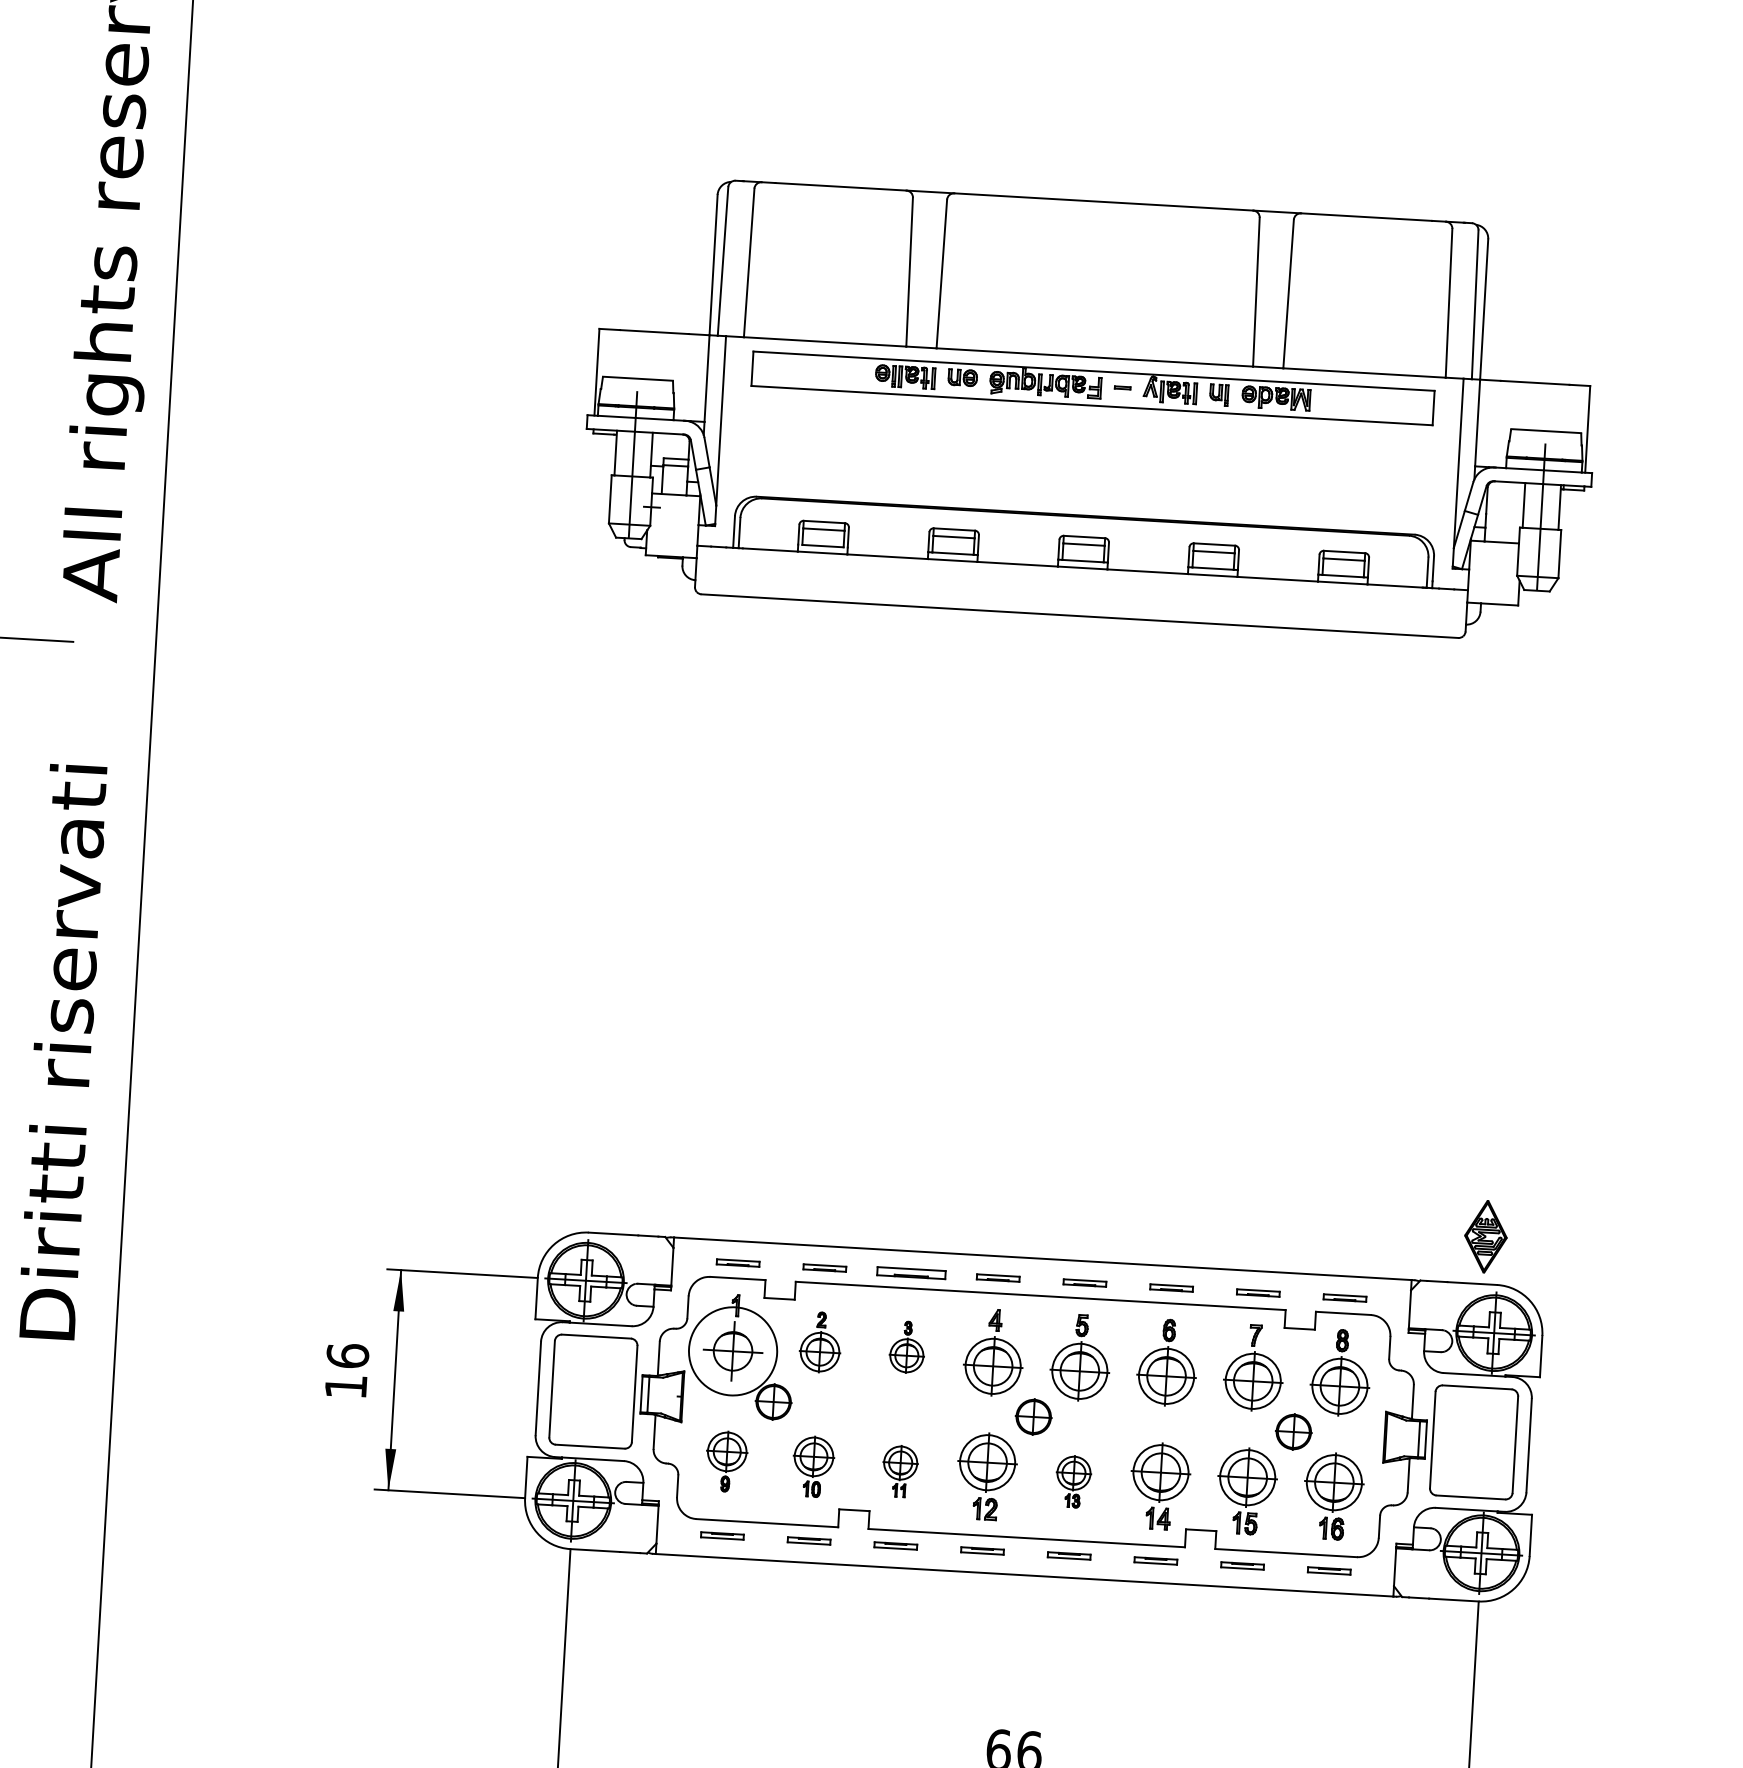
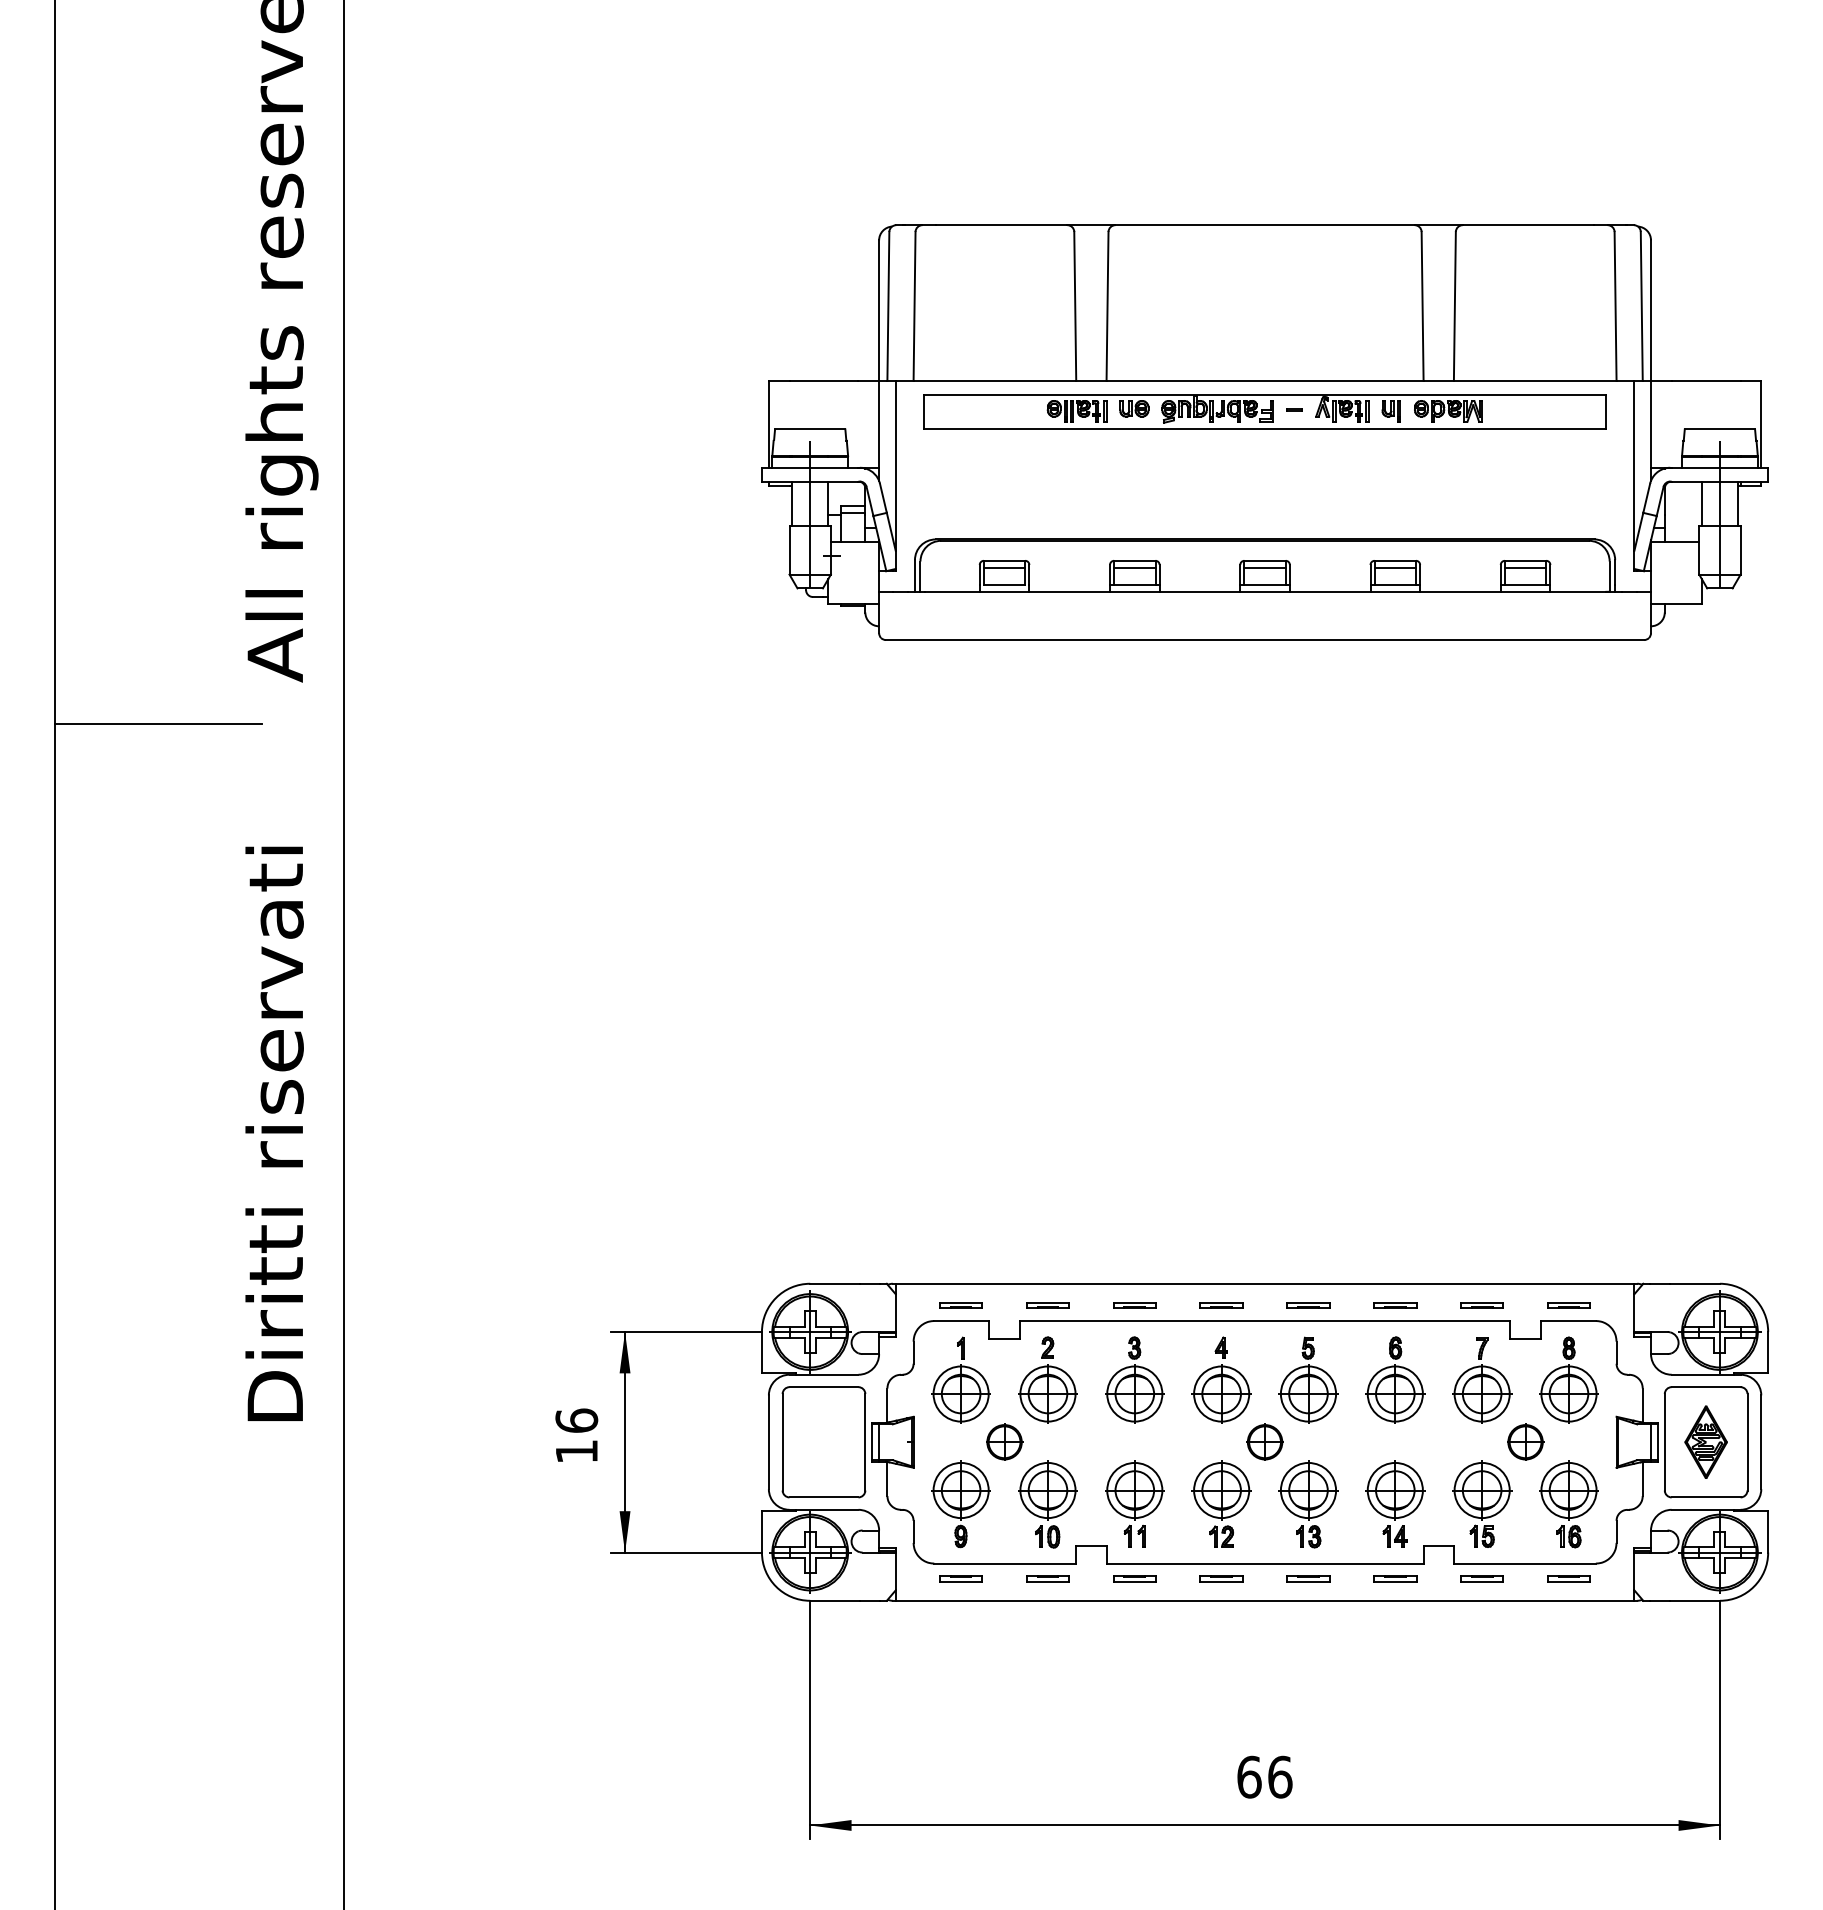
part: (1485, 1235) -> (1705, 1441), moved
part: (911, 1272) -> (1134, 1305), size x0.62
part: (820, 1341) -> (1047, 1379), size x1.43
part: (906, 1346) -> (1134, 1379), size x1.67
circle: (732, 1350) -> (960, 1393), size x0.62
part: (726, 1461) -> (960, 1504), size x1.43
part: (812, 1466) -> (1047, 1504), size x1.43
part: (899, 1470) -> (1134, 1503), size x1.67
part: (1073, 1481) -> (1308, 1504), size x1.67

